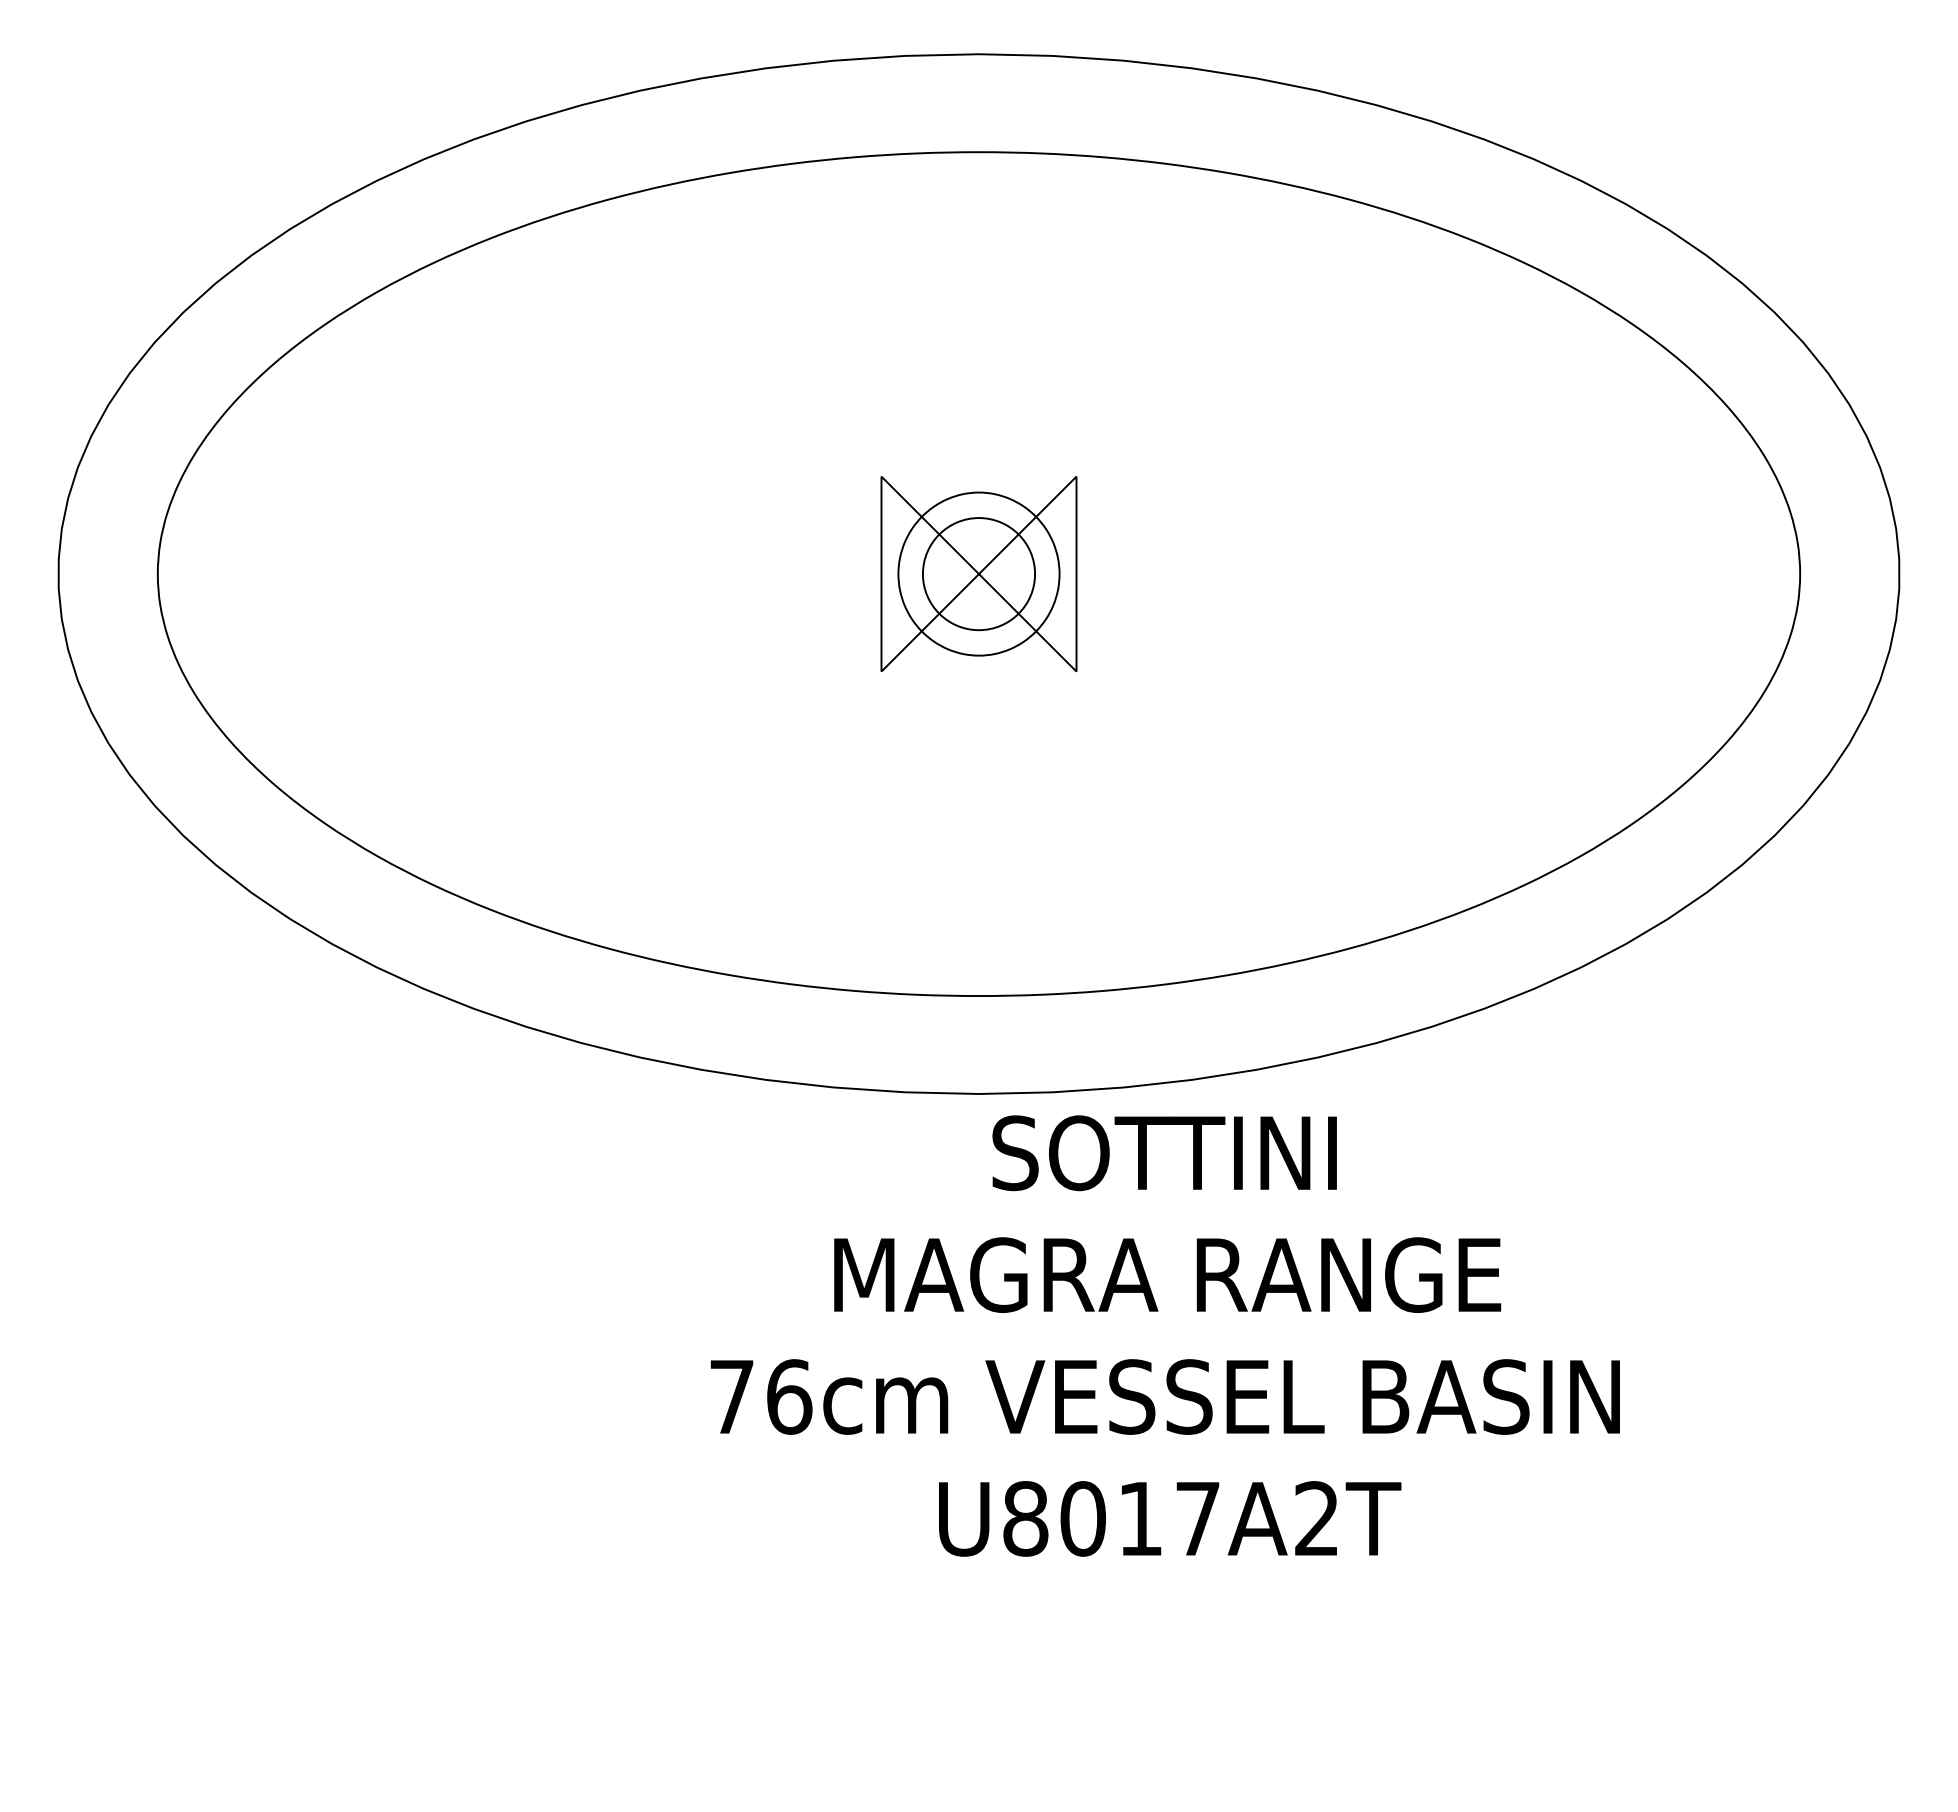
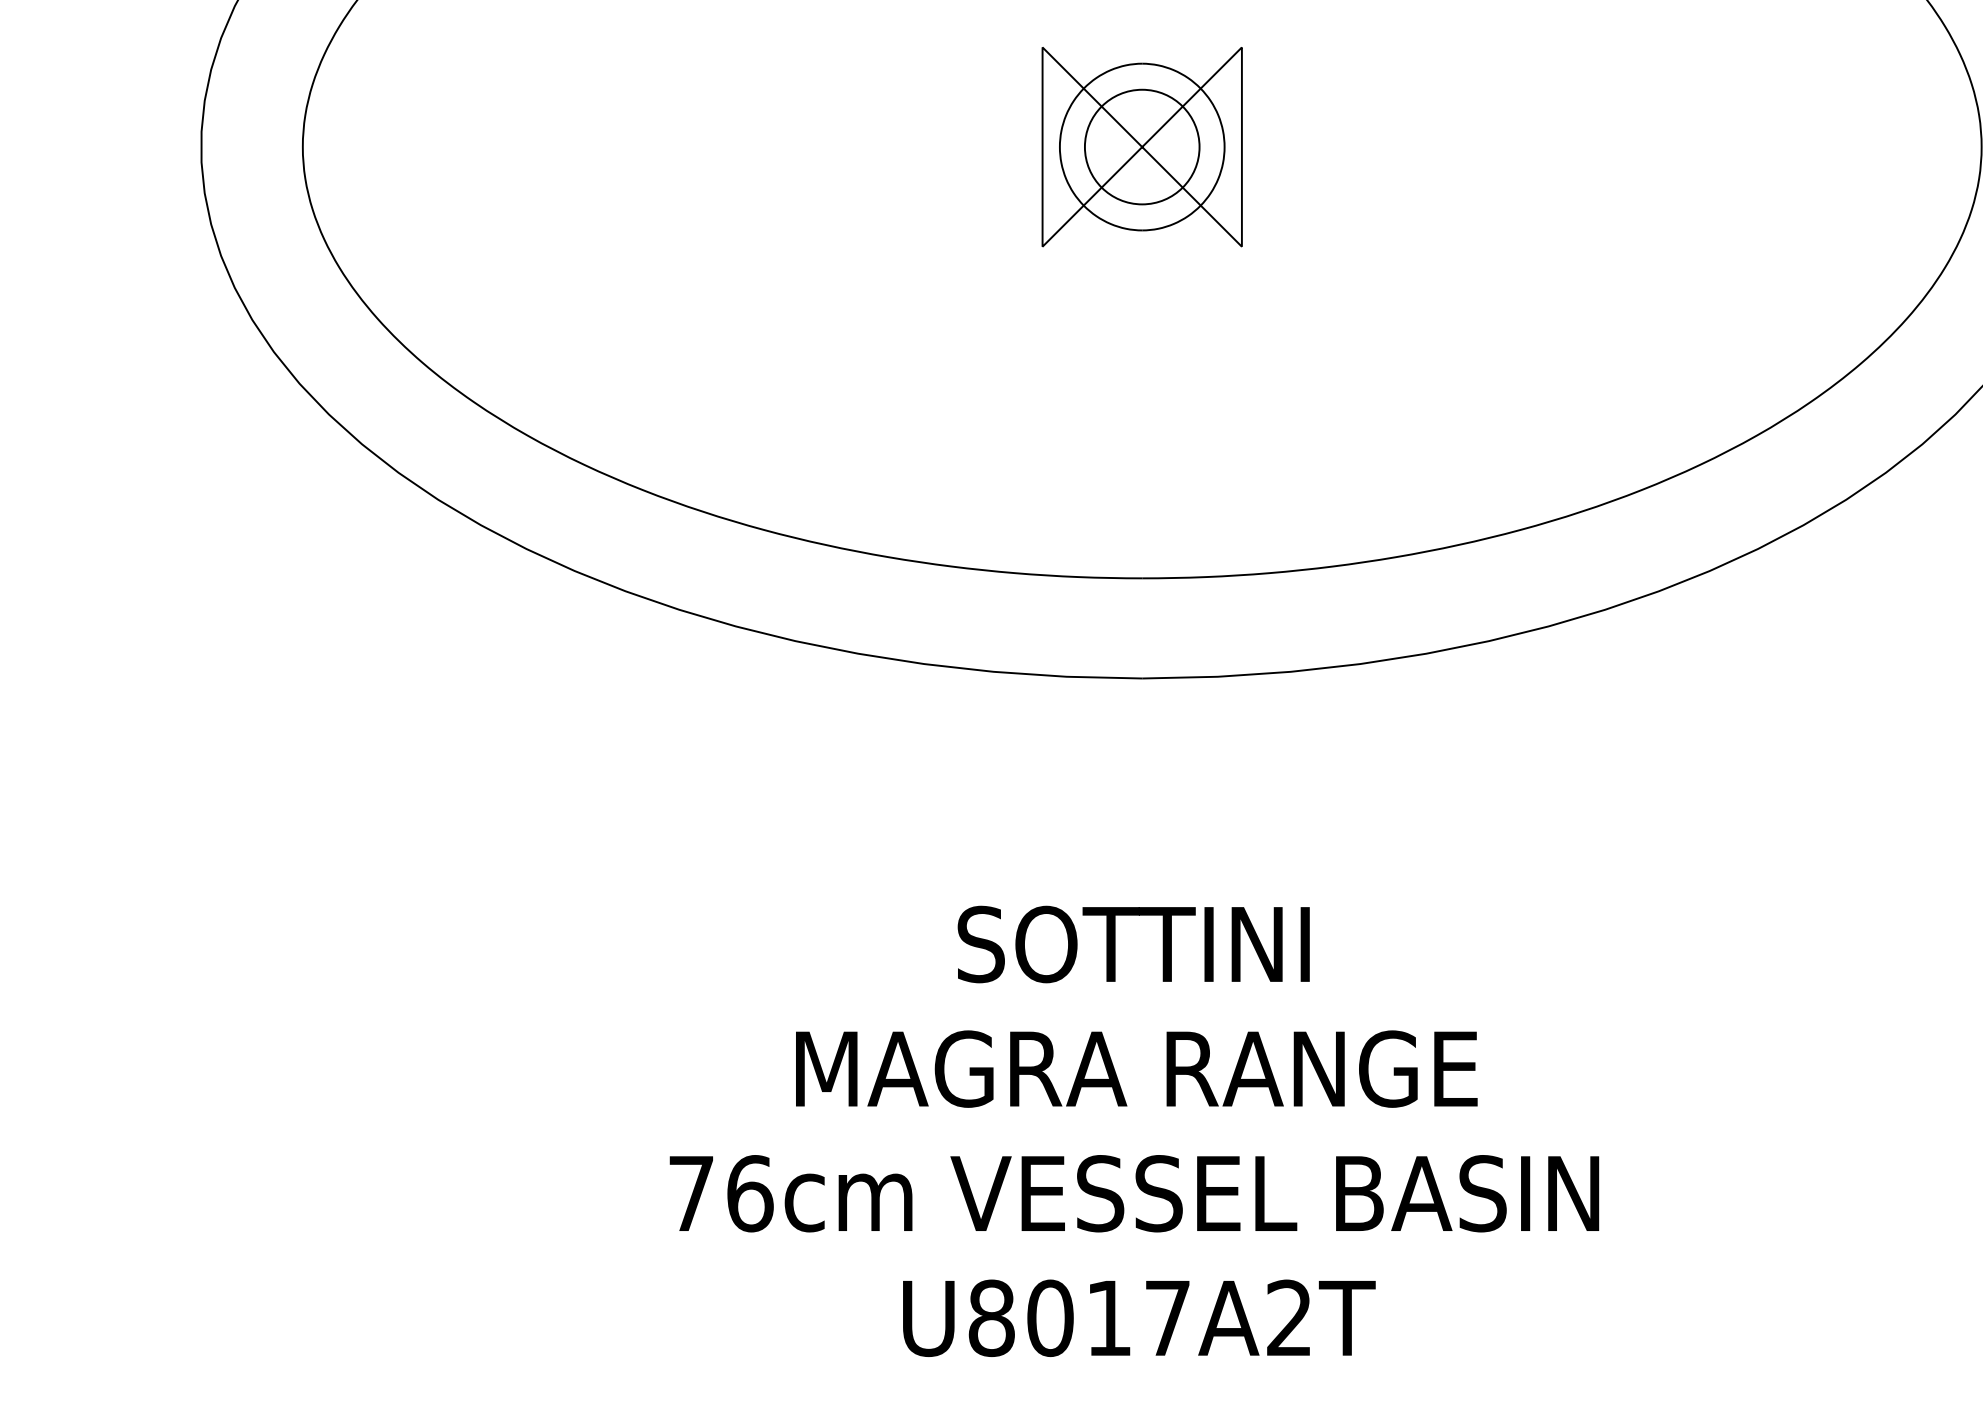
text: (1164, 1335) -> (1133, 1130), moved

